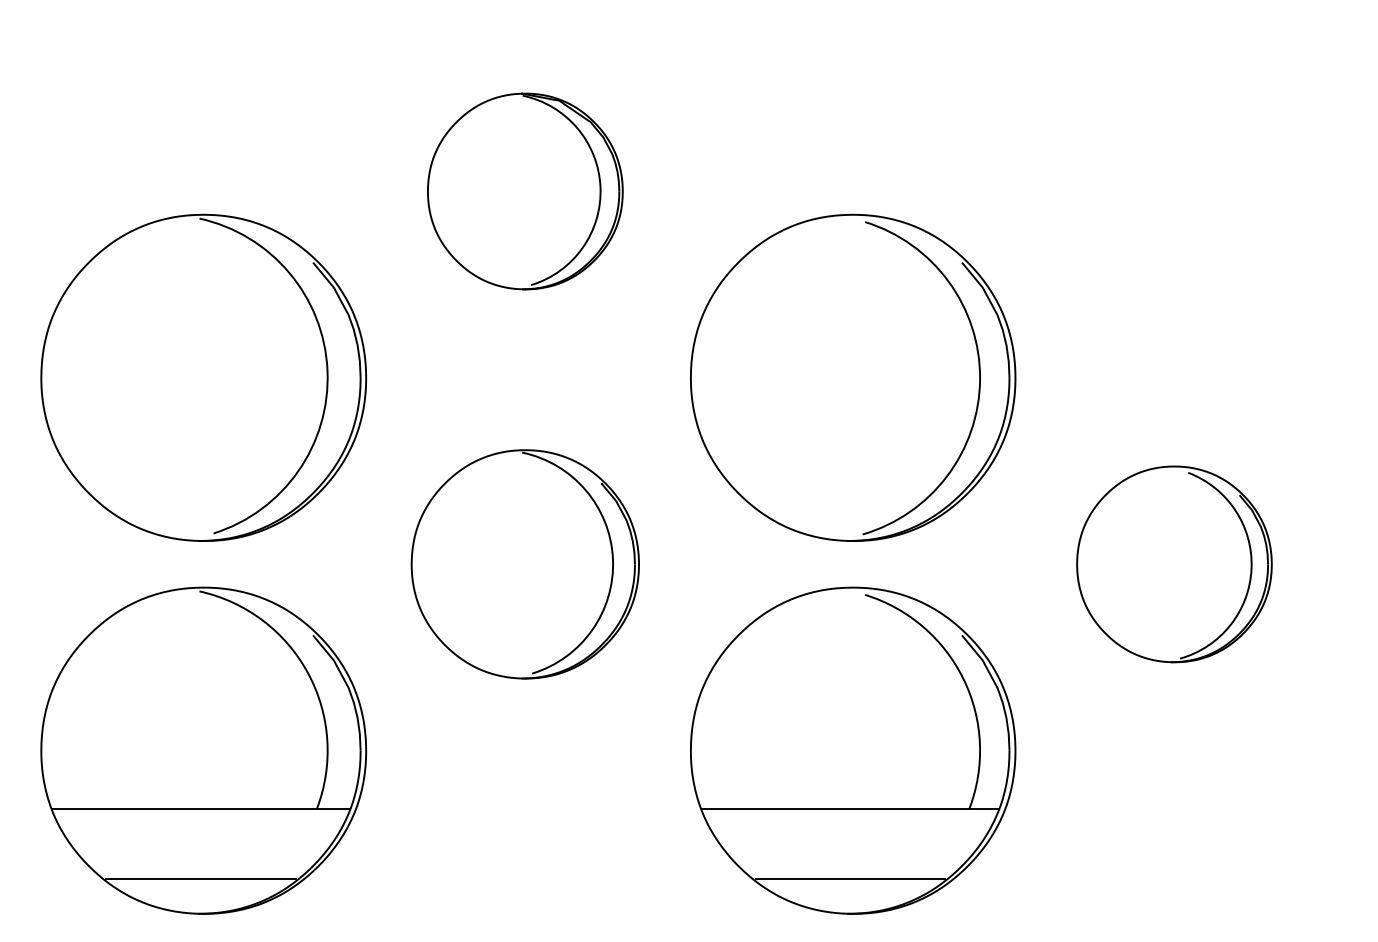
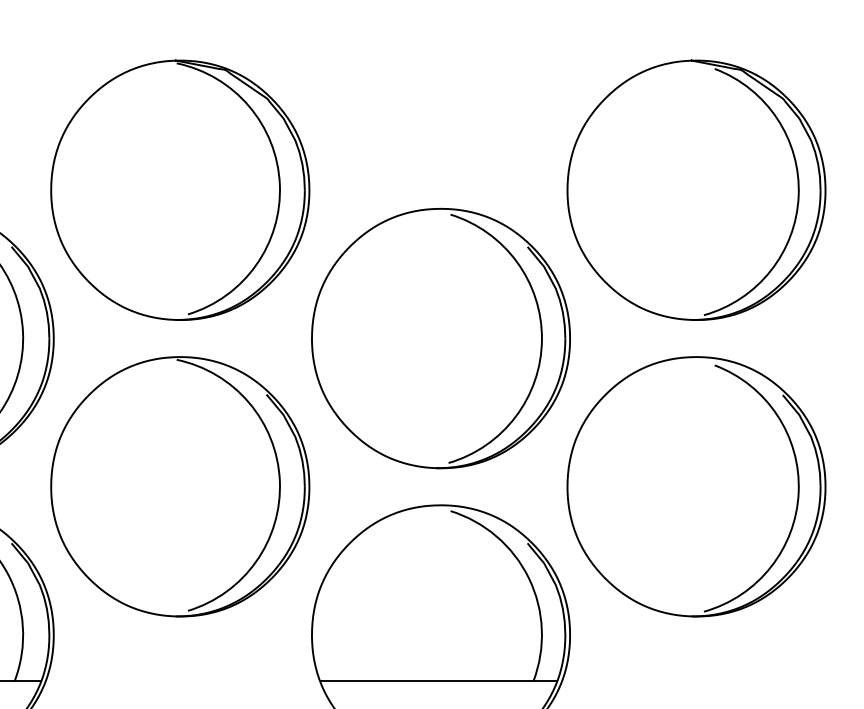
part: (525, 191) -> (180, 190), size x1.67
part: (1174, 191) -> (696, 190), added
part: (525, 564) -> (180, 486), size x1.43
part: (1174, 564) -> (696, 486), size x1.67

